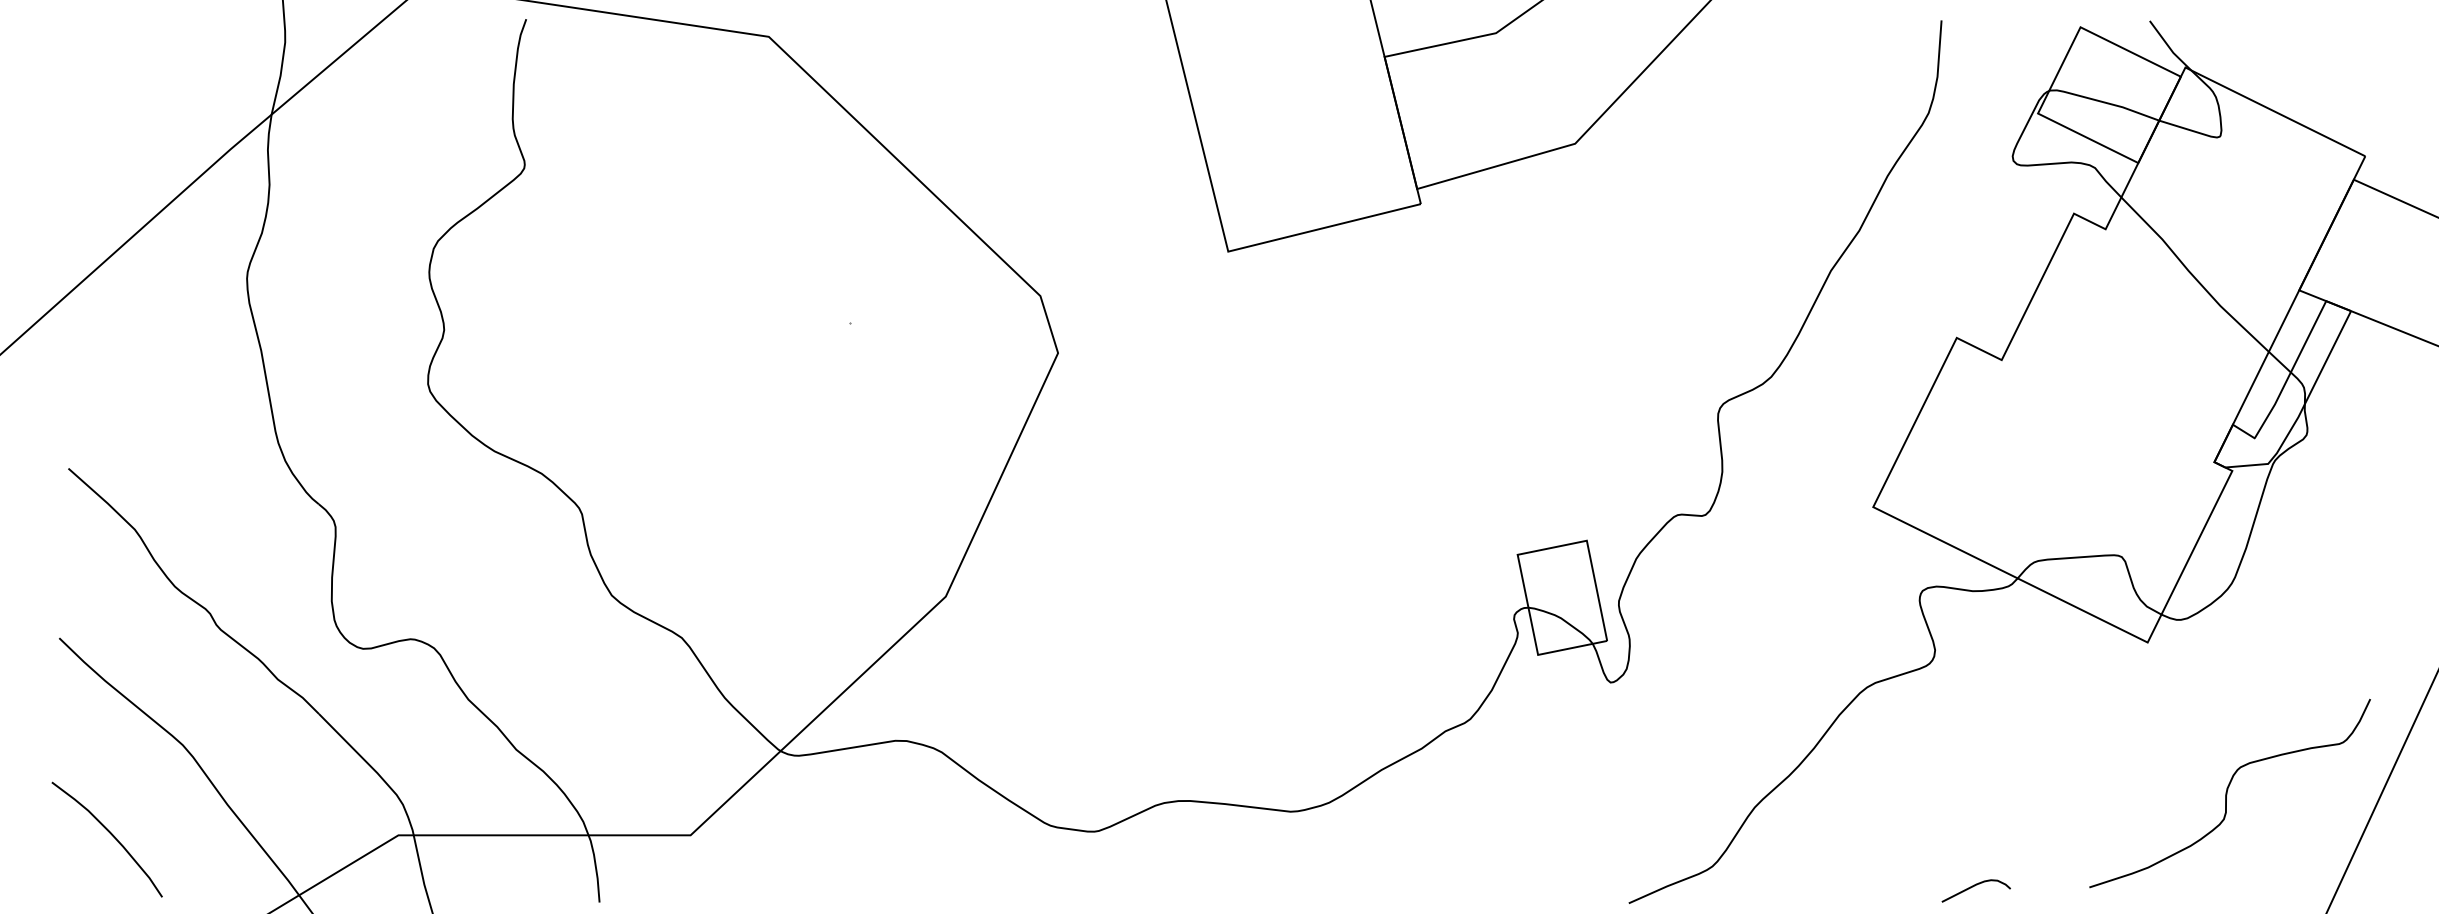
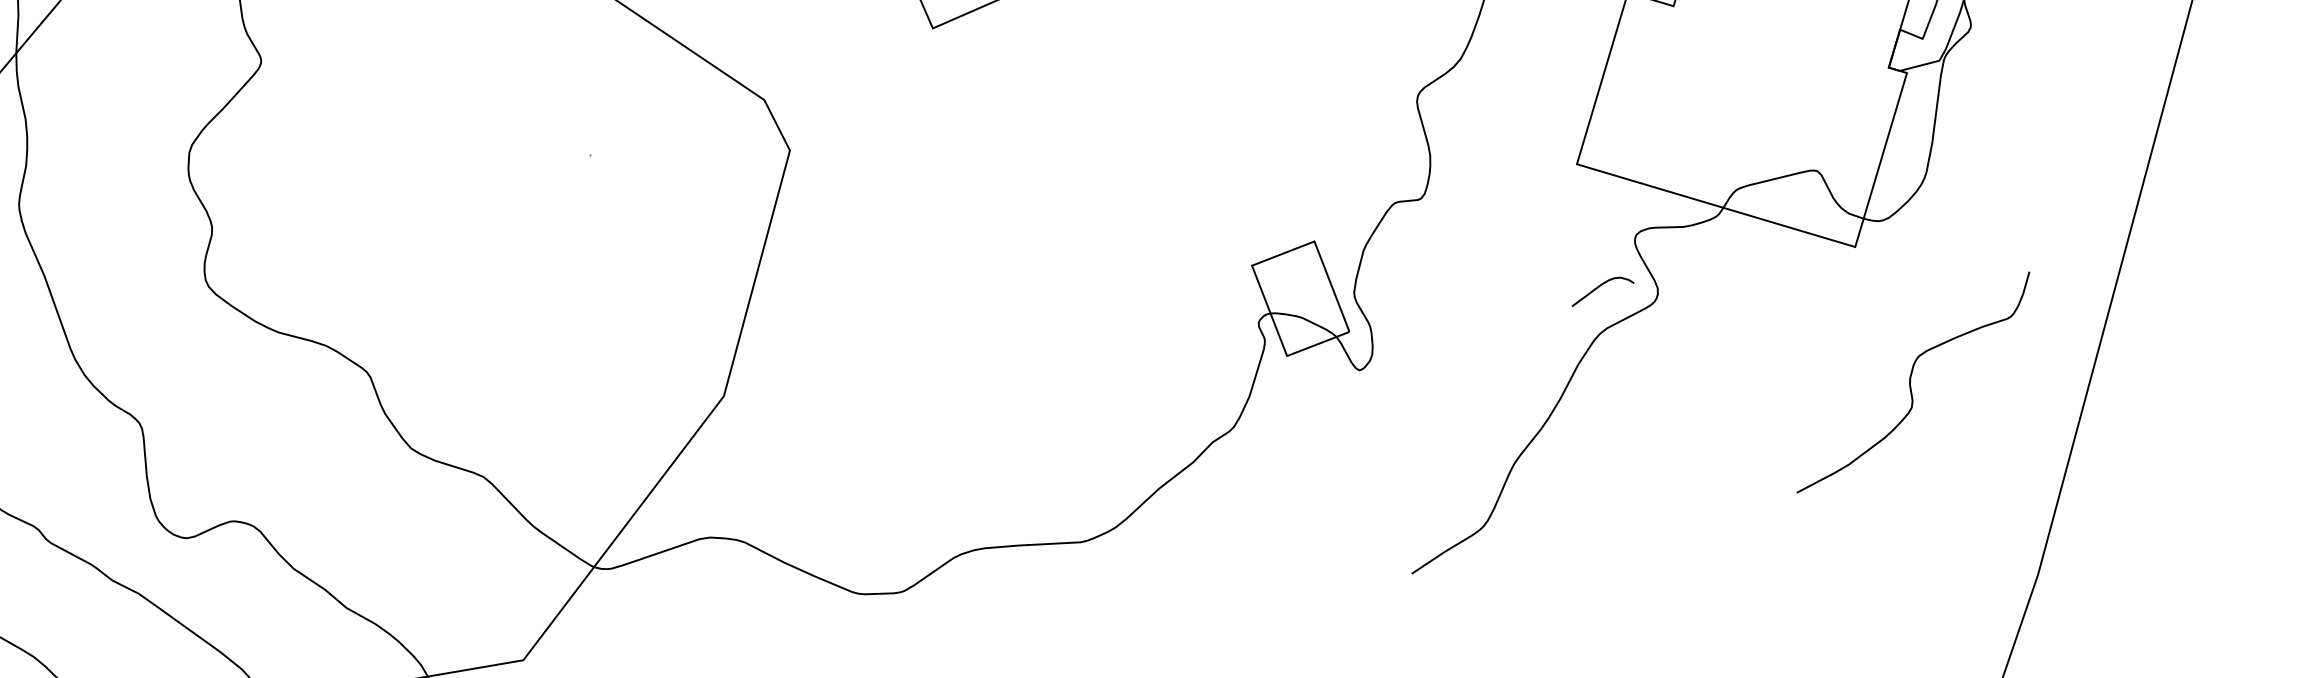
curve: (2227, 793) -> (1911, 382), moved
curve: (1973, 887) -> (1599, 287), moved

